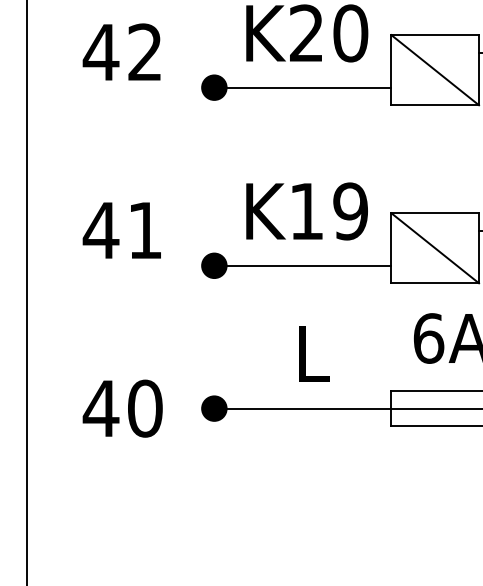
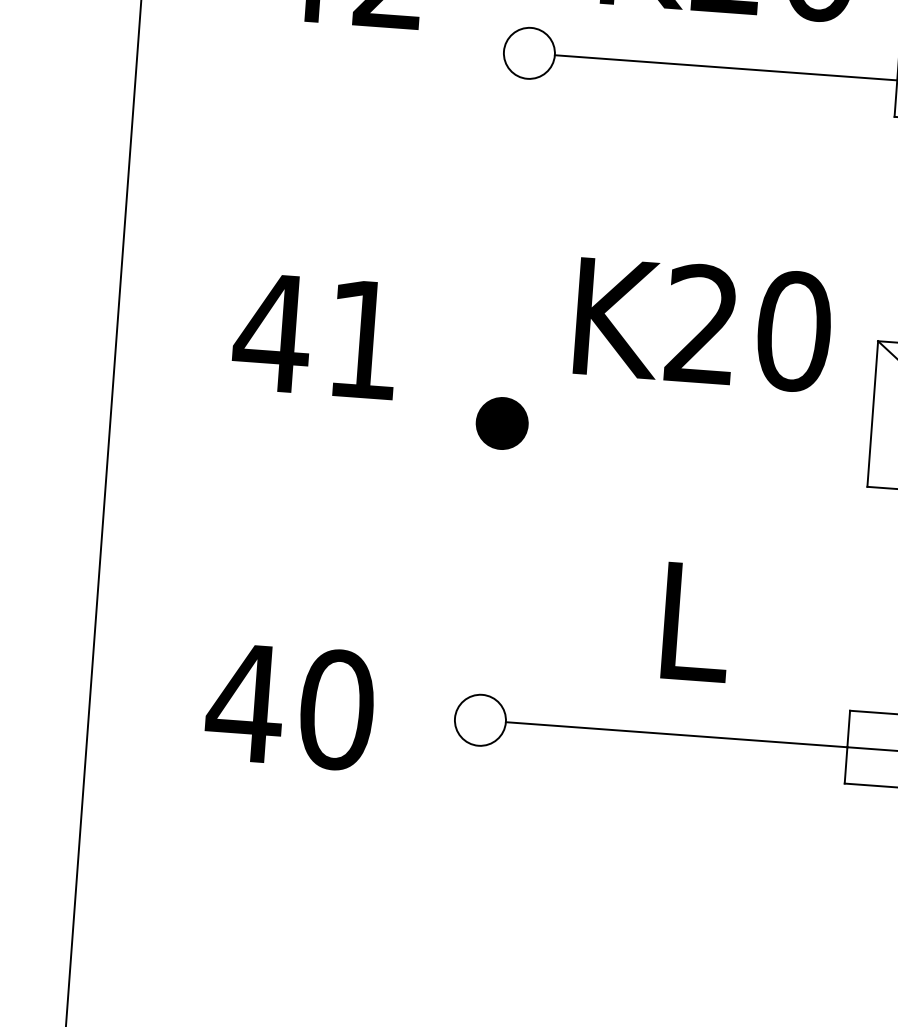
fill: (214, 87) -> (529, 52), removed
text: (329, 211) -> (749, 328), K19 -> K20
line: (308, 265) -> (697, 437), removed
fill: (214, 408) -> (480, 720), removed

